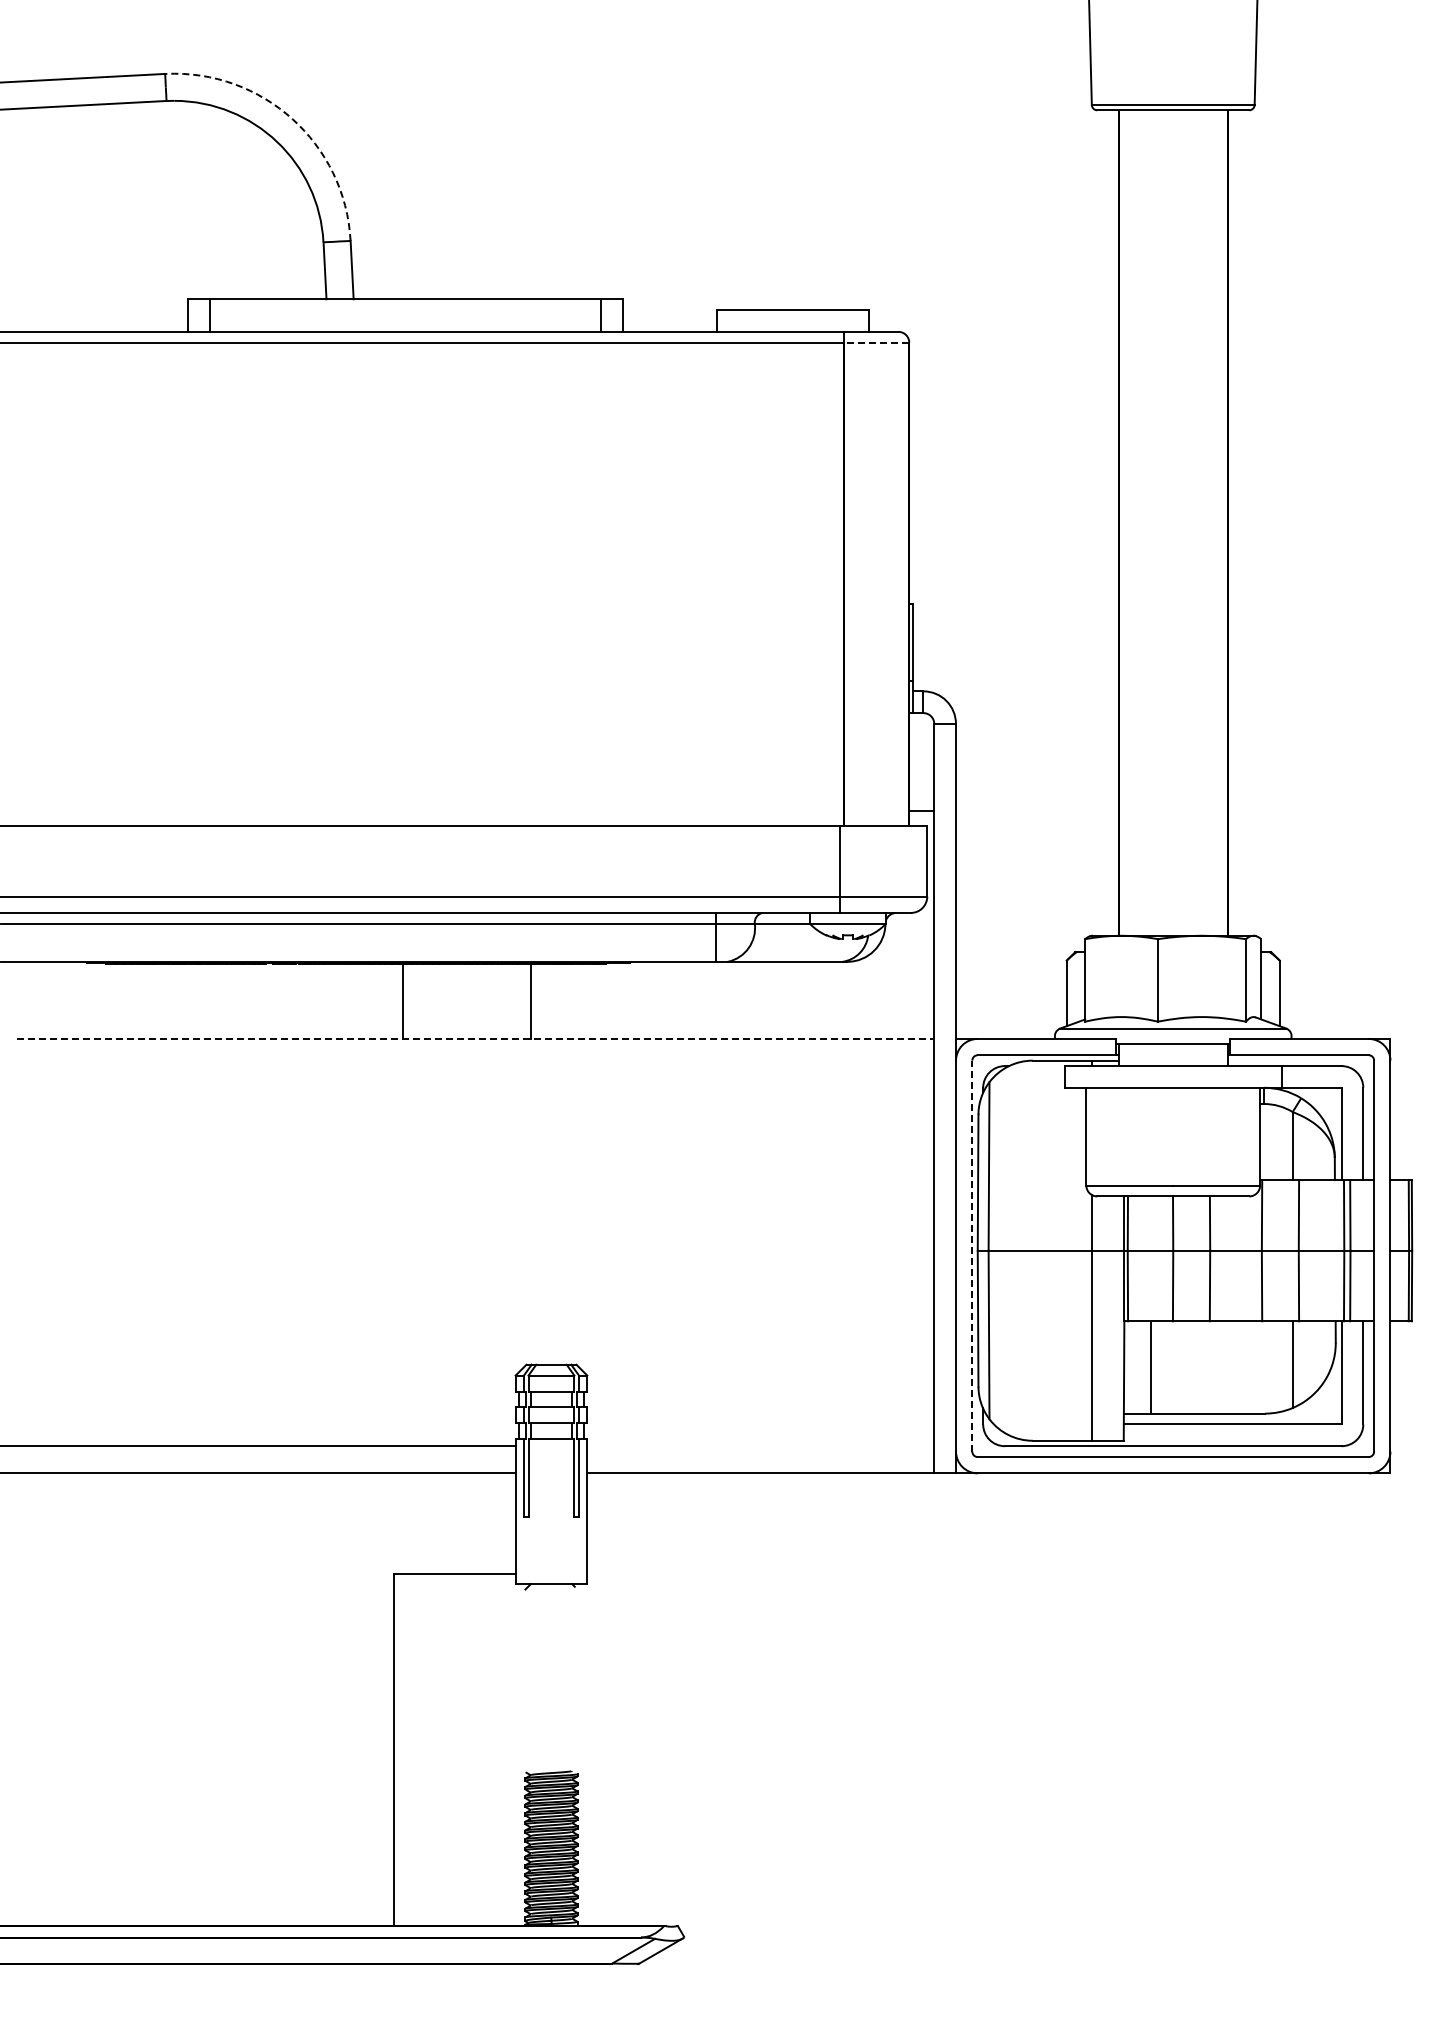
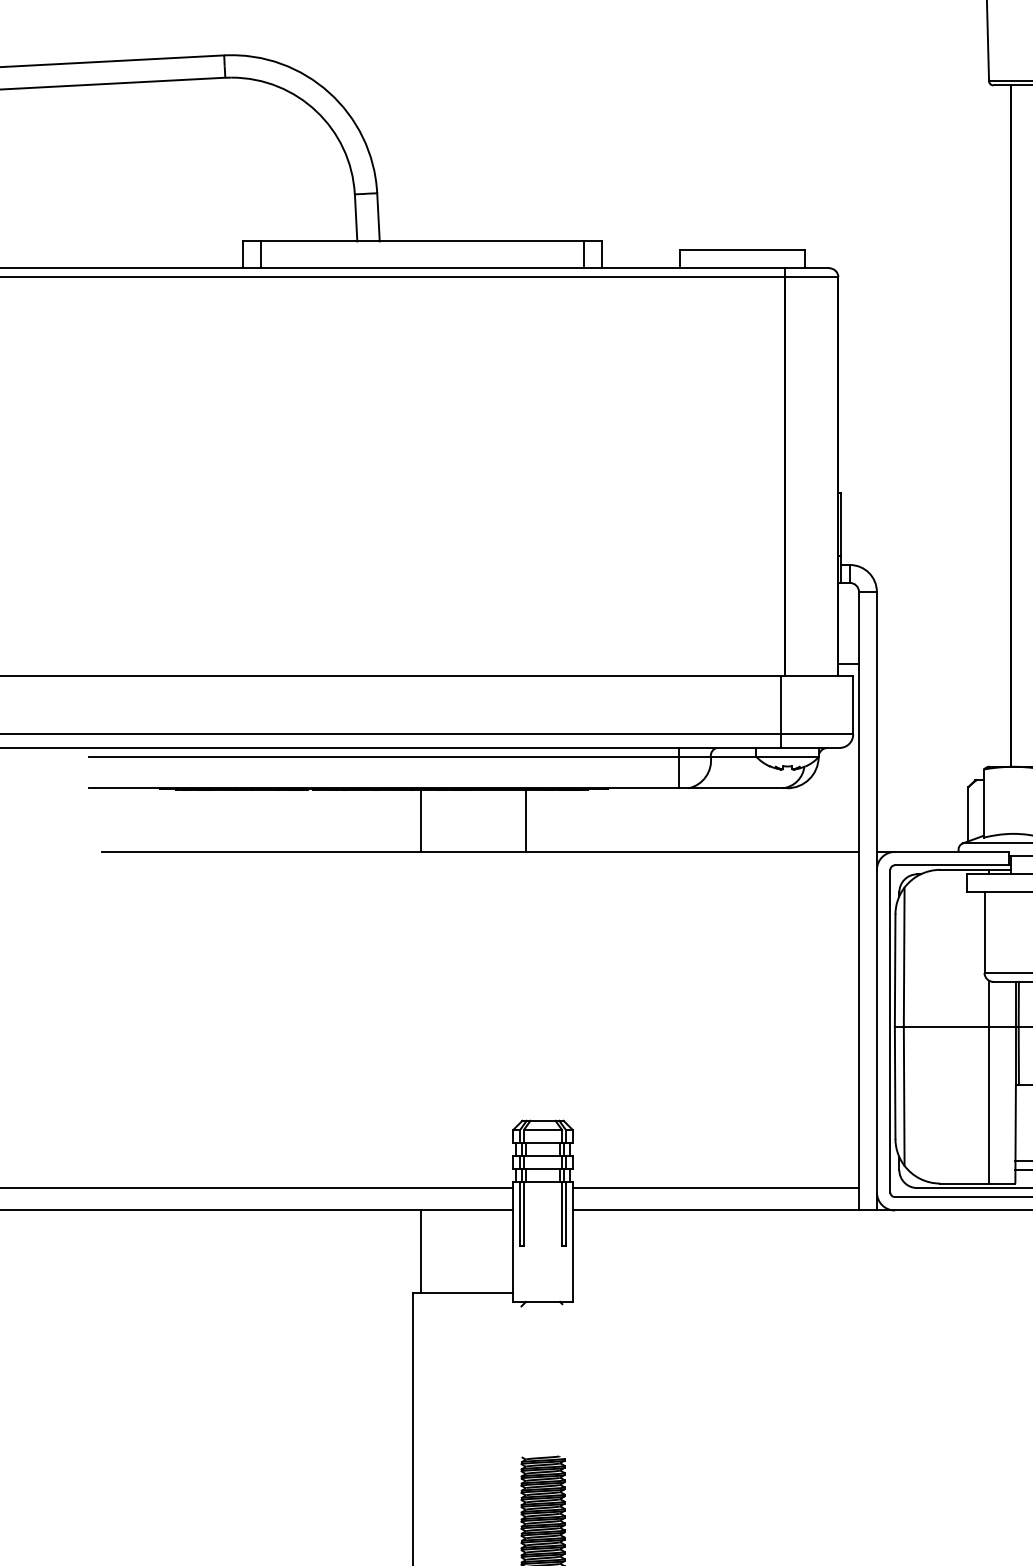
arc: (292, 119) -> (329, 93), dashed -> solid
line: (876, 342) -> (811, 277), dashed -> solid
line: (475, 1038) -> (480, 851), dashed -> solid
line: (972, 1255) -> (890, 1030), dashed -> solid
line: (760, 1446) -> (715, 1188), added
line: (403, 1523) -> (420, 1251), added

